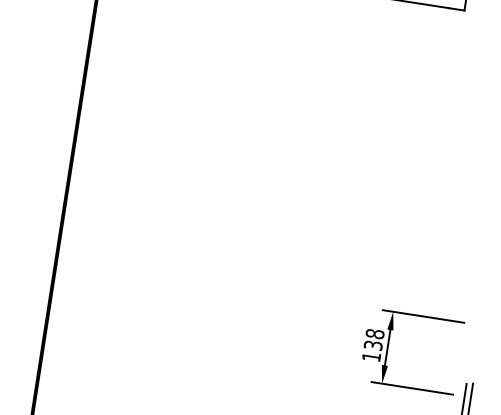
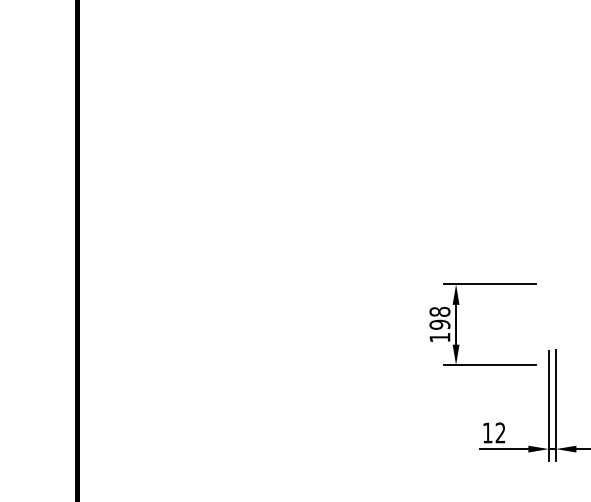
text: (372, 345) -> (439, 324), 138 -> 198

